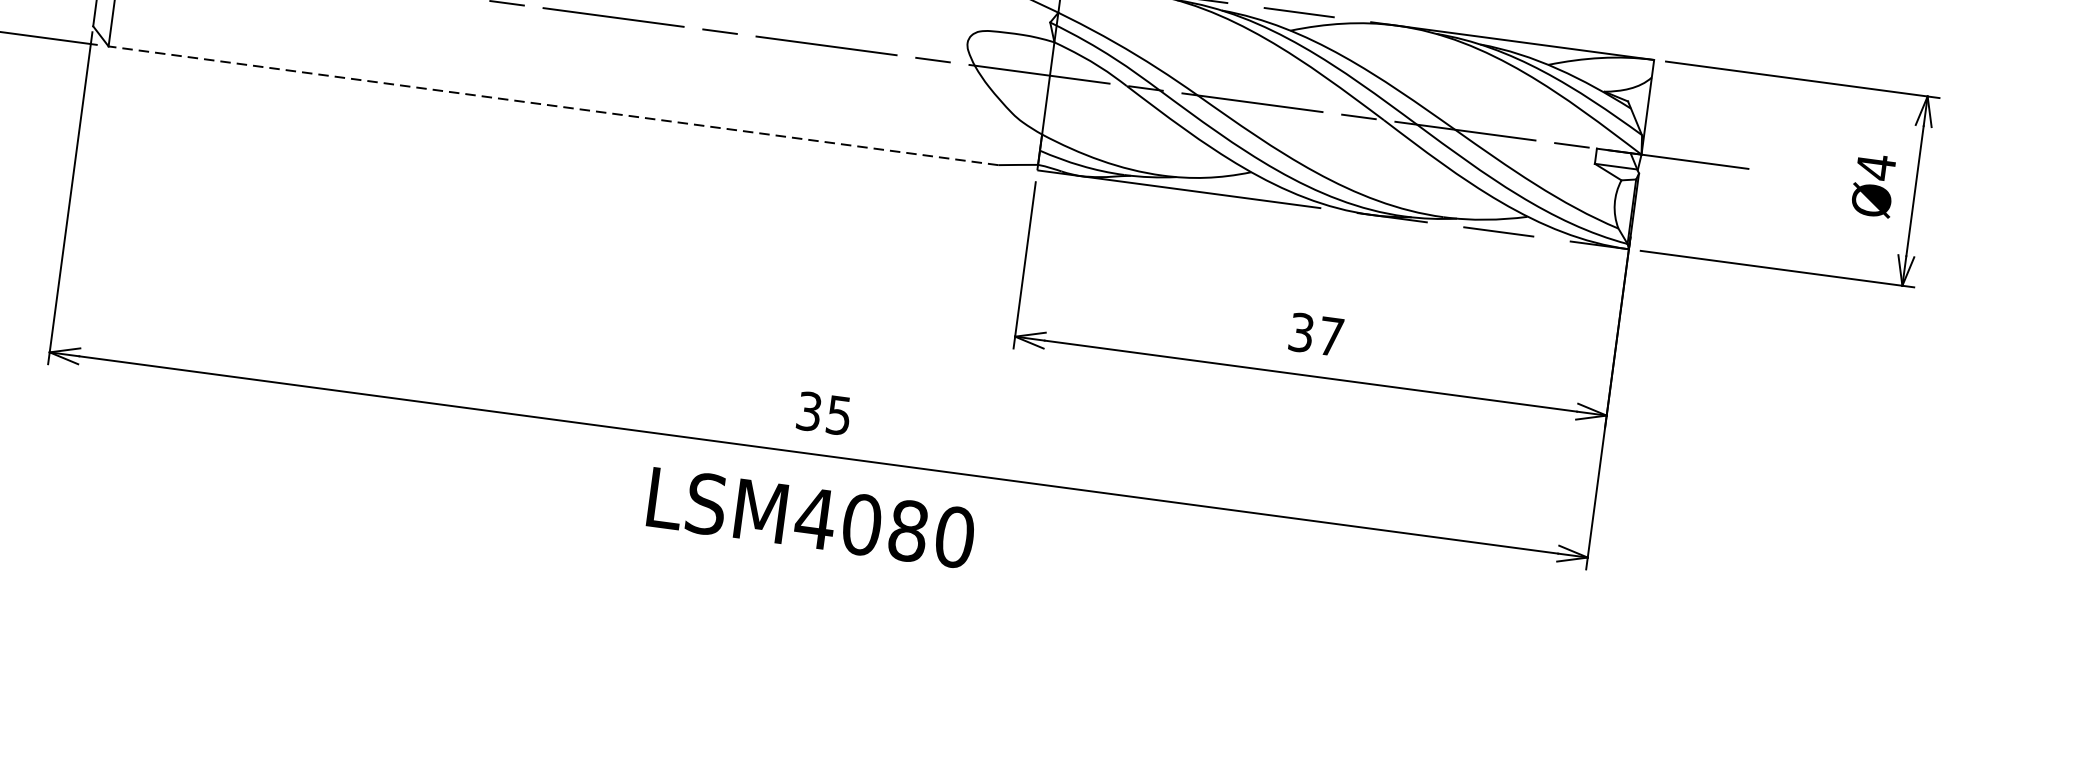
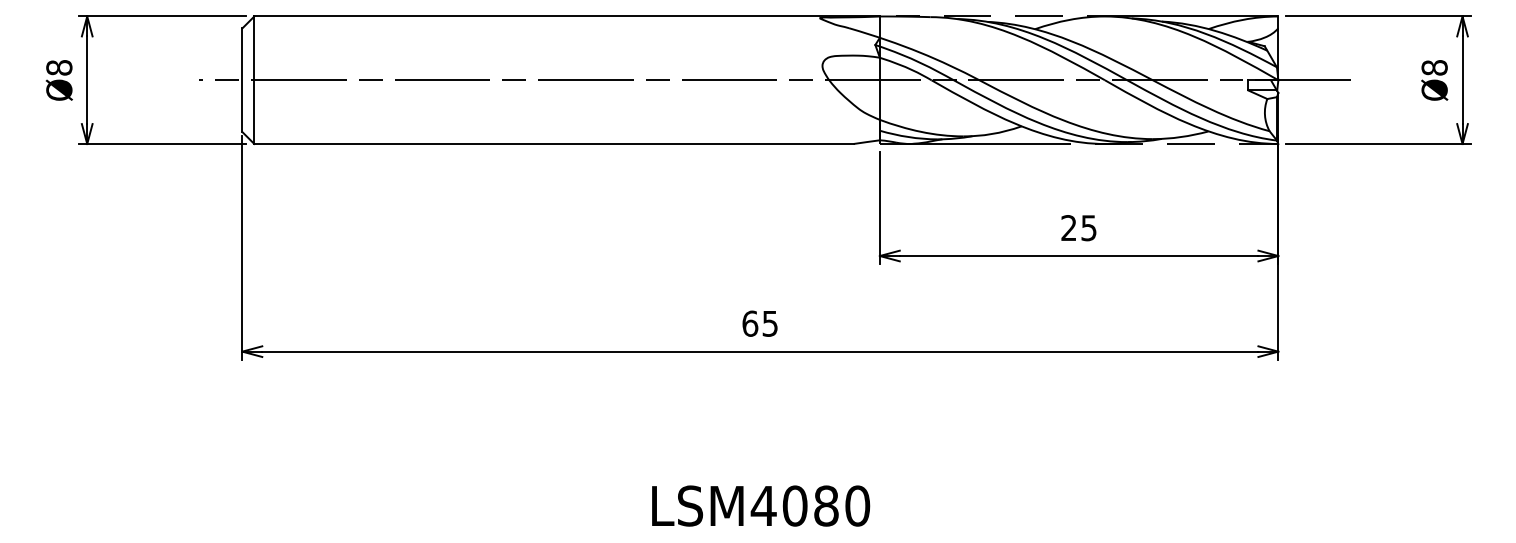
line: (552, 106) -> (553, 144), dashed -> solid
text: (1875, 166) -> (1434, 67), Ø4 -> Ø8
text: (1315, 335) -> (1078, 228), 37 -> 25
text: (809, 411) -> (750, 323), 35 -> 65
text: (812, 517) -> (761, 505), moved

